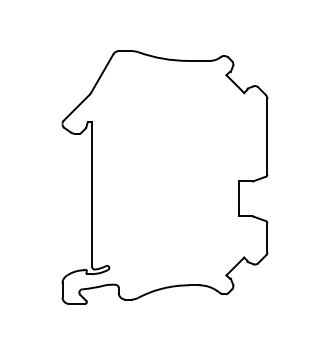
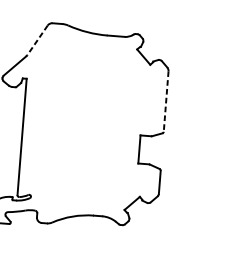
line: (101, 74) -> (36, 40), solid -> dashed
line: (267, 136) -> (166, 101), solid -> dashed

